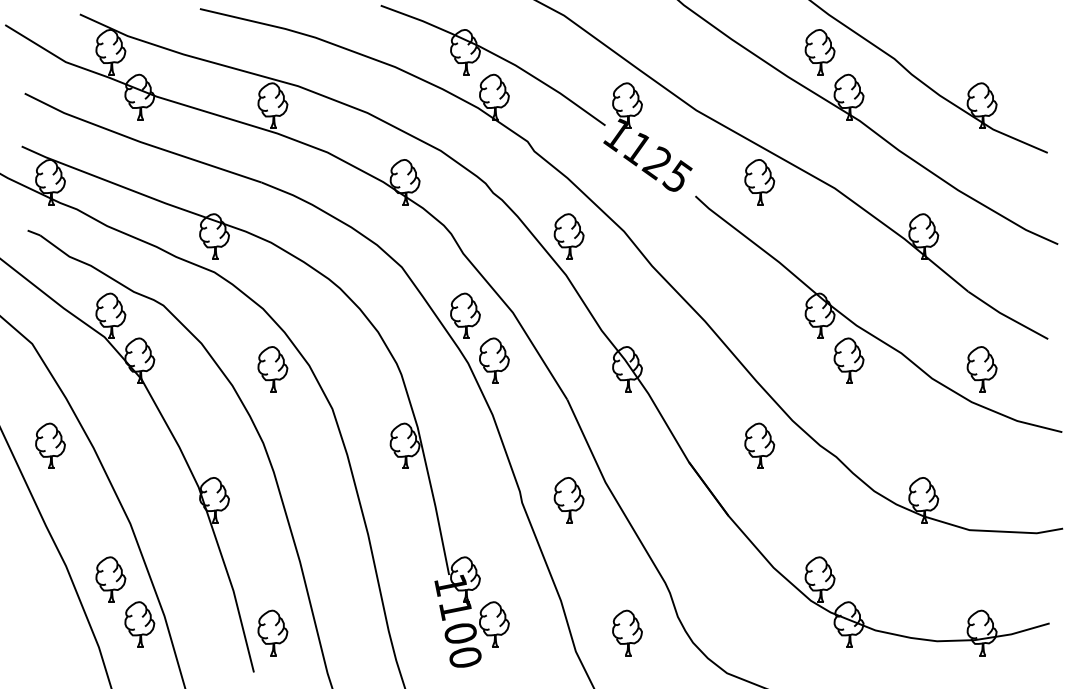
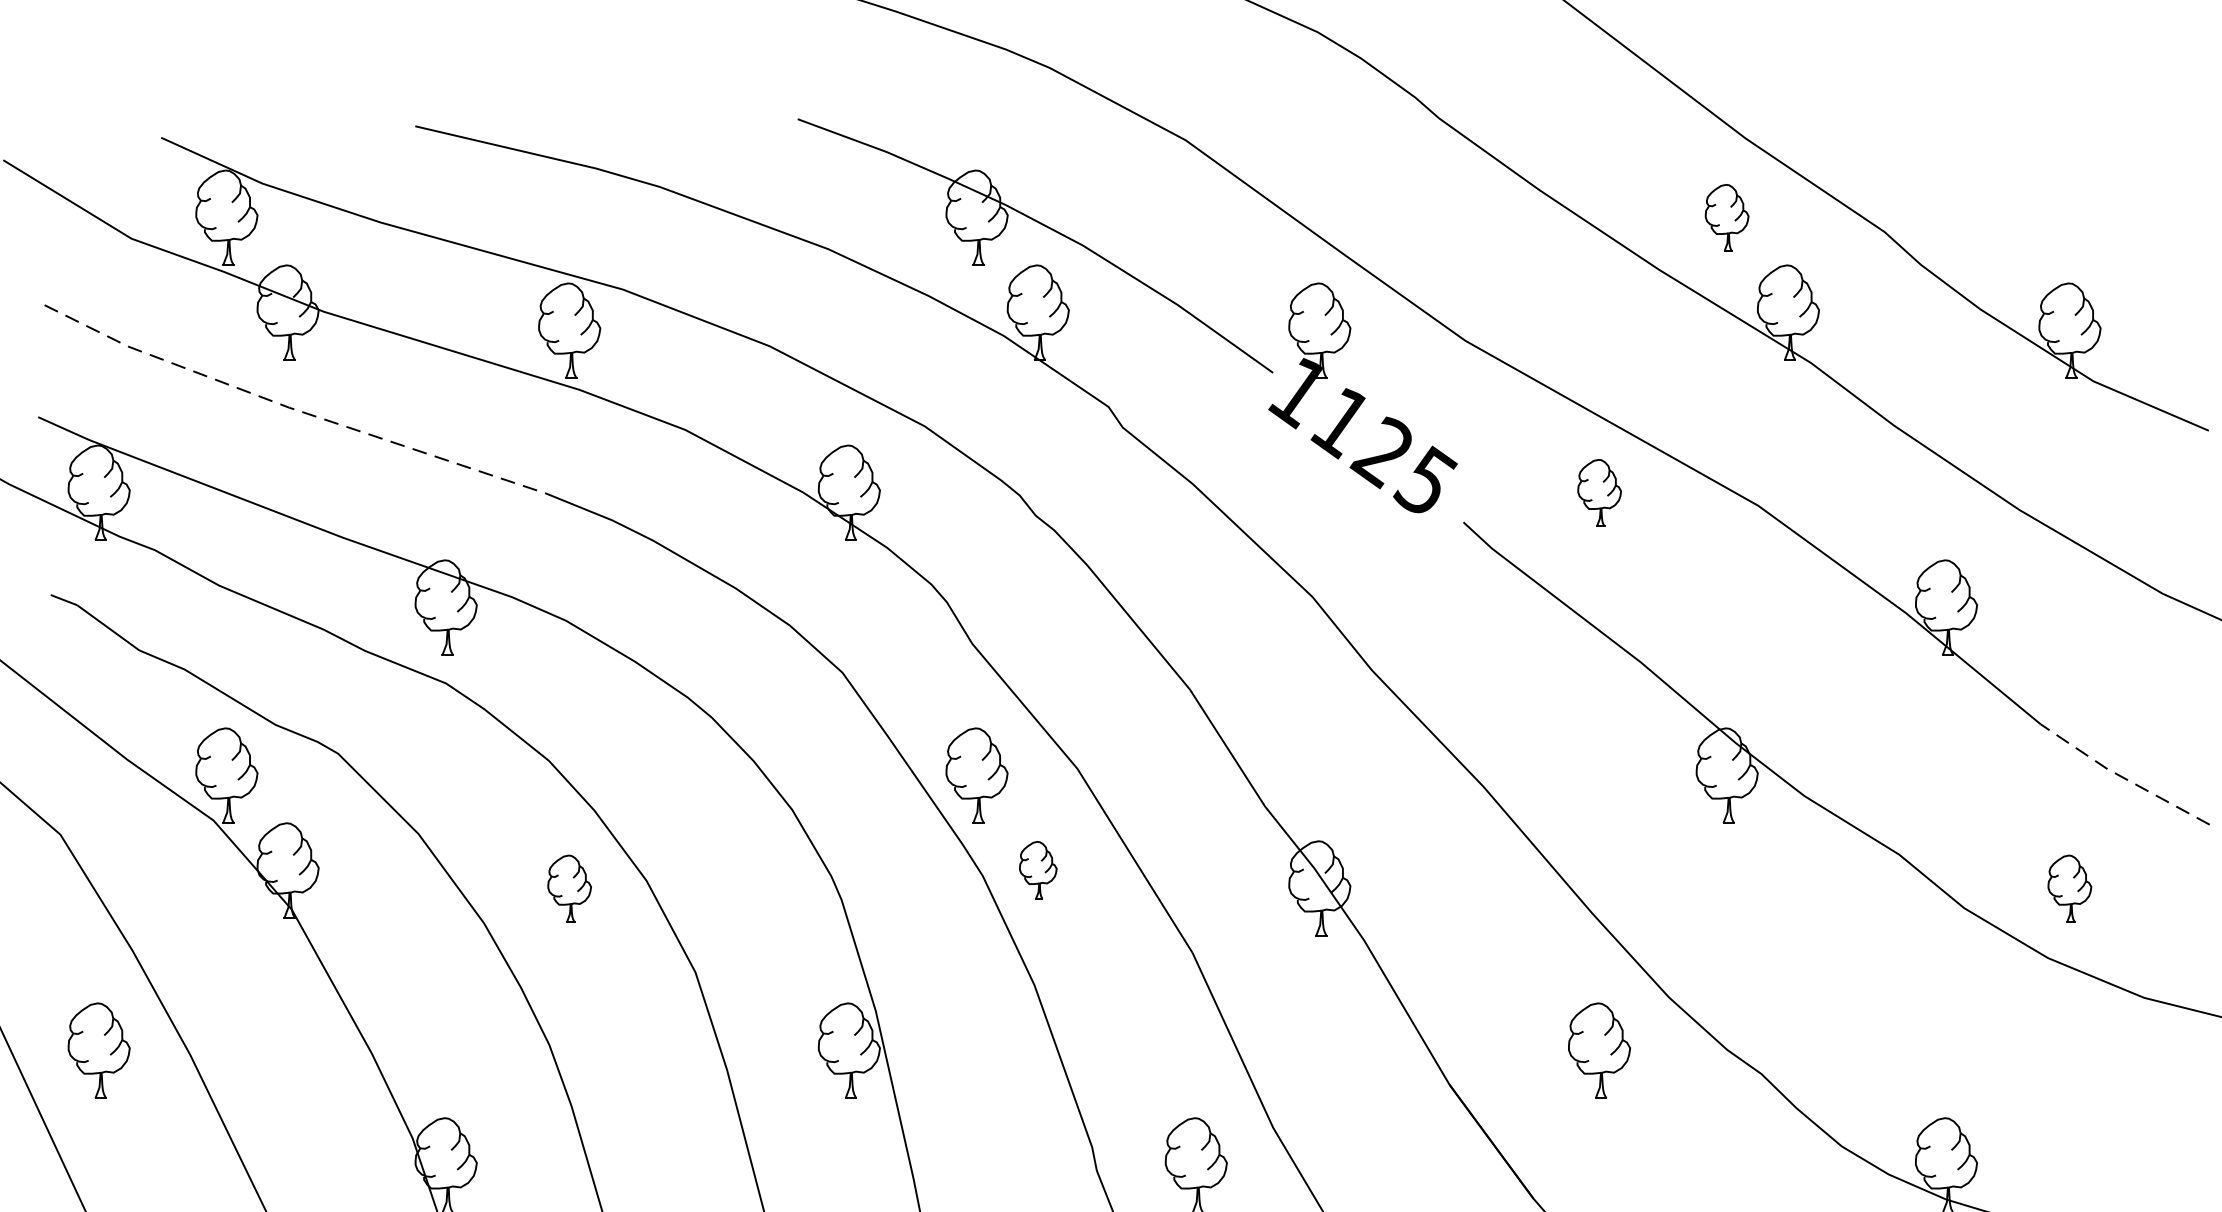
part: (819, 52) -> (1725, 218), size x0.7
line: (140, 142) -> (289, 408), solid -> dashed
part: (759, 182) -> (1598, 493), size x0.7
part: (568, 236) -> (1194, 607), removed
line: (1006, 316) -> (2121, 776), solid -> dashed
part: (494, 360) -> (1038, 869), size x0.6
part: (848, 360) -> (1787, 869), removed
part: (272, 369) -> (568, 888), size x0.7
part: (981, 369) -> (2068, 888), size x0.7

